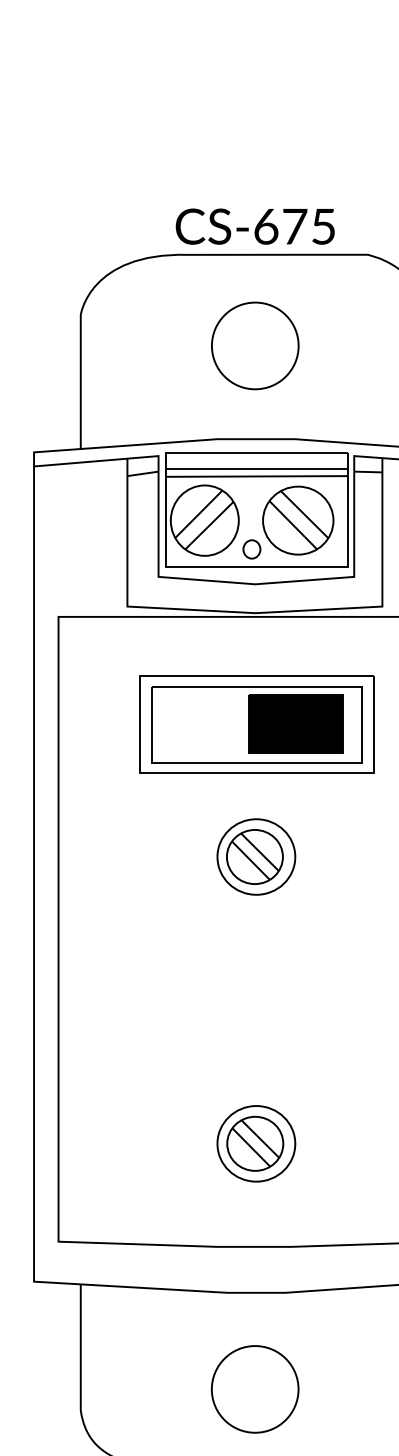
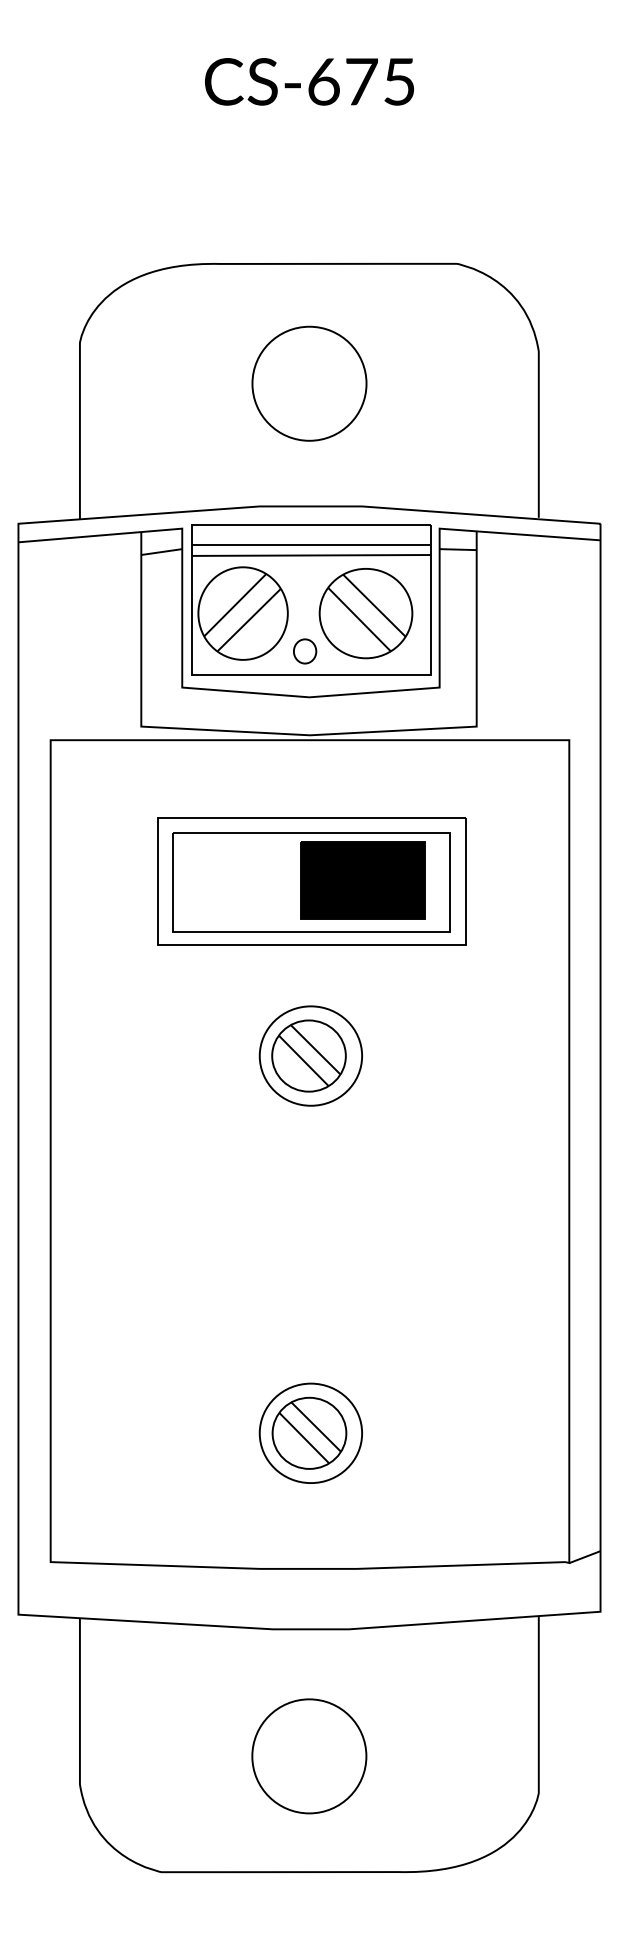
text: (255, 226) -> (309, 81), moved

